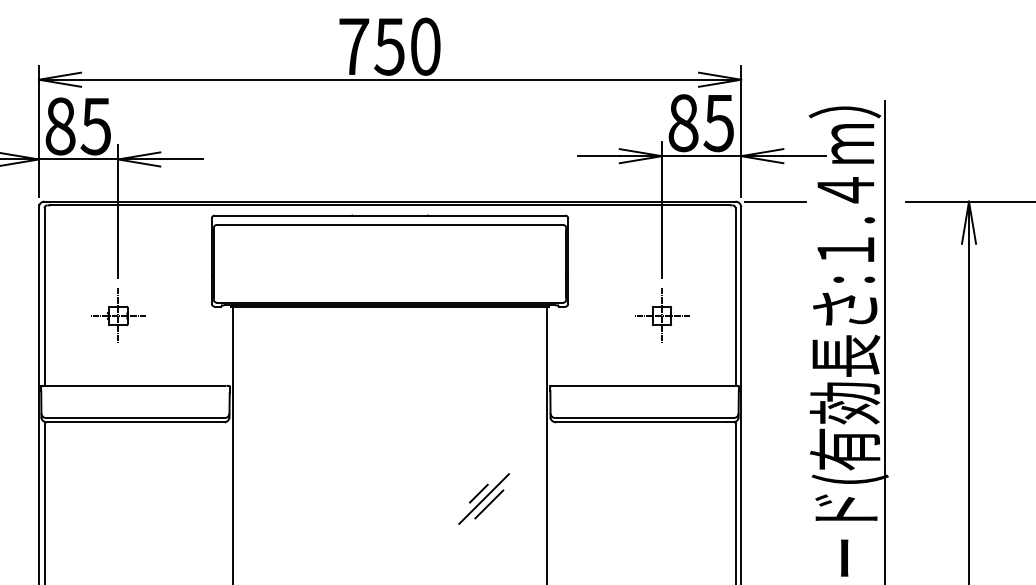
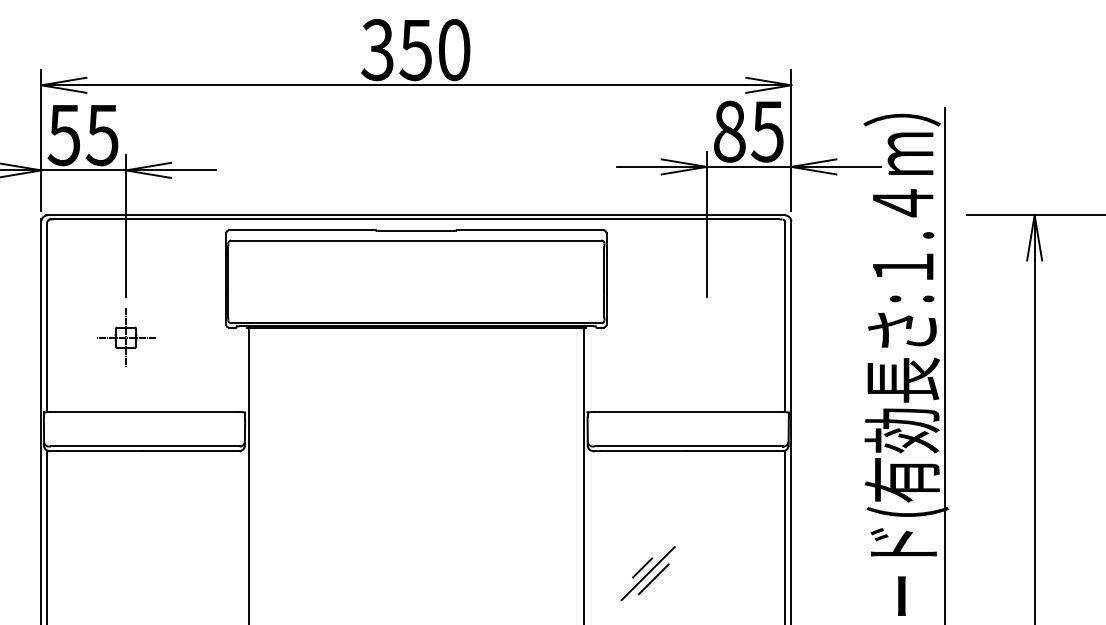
text: (353, 46) -> (377, 49), 750 -> 350
text: (59, 126) -> (63, 135), 85 -> 55
line: (775, 201) -> (827, 215), removed
part: (662, 315) -> (707, 337), removed
part: (483, 498) -> (647, 573), moved

